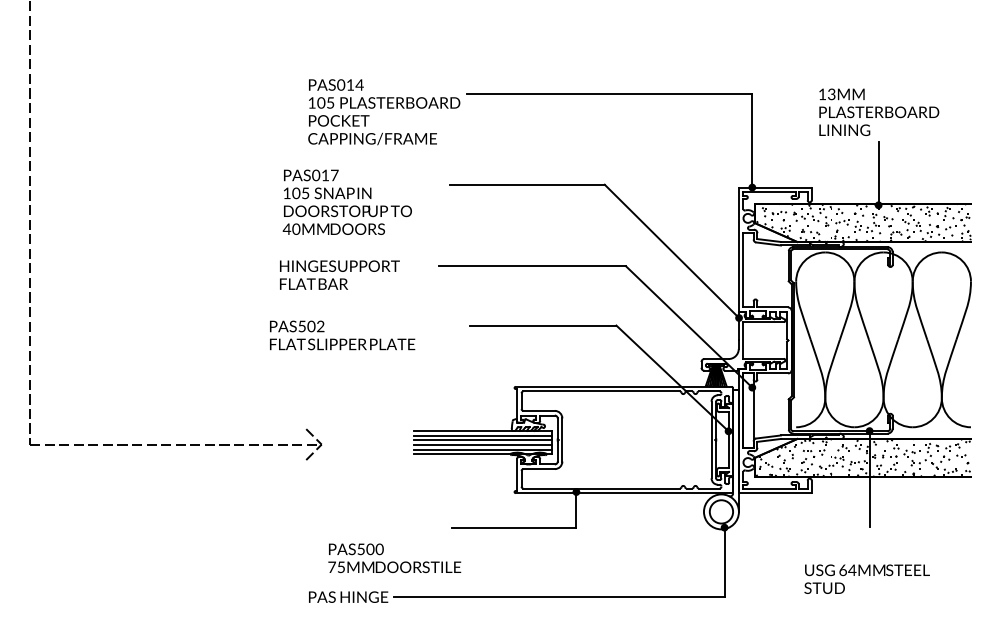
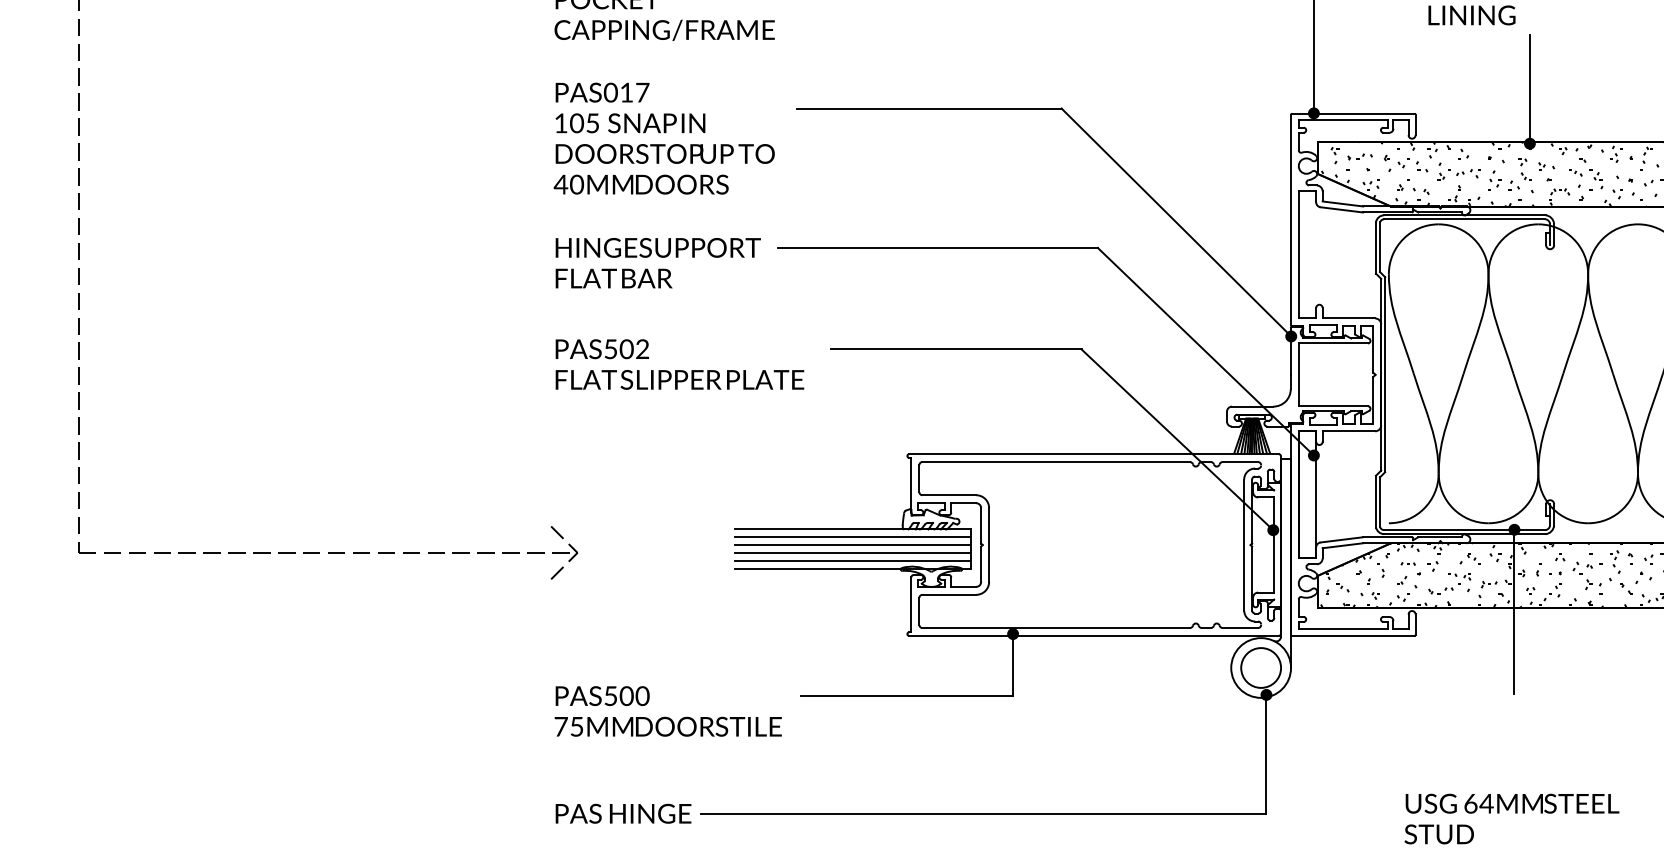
text: (346, 201) -> (662, 137), moved
text: (339, 274) -> (657, 262), moved
text: (342, 335) -> (679, 364), moved
text: (394, 558) -> (667, 711), moved
text: (866, 578) -> (1510, 817), moved

